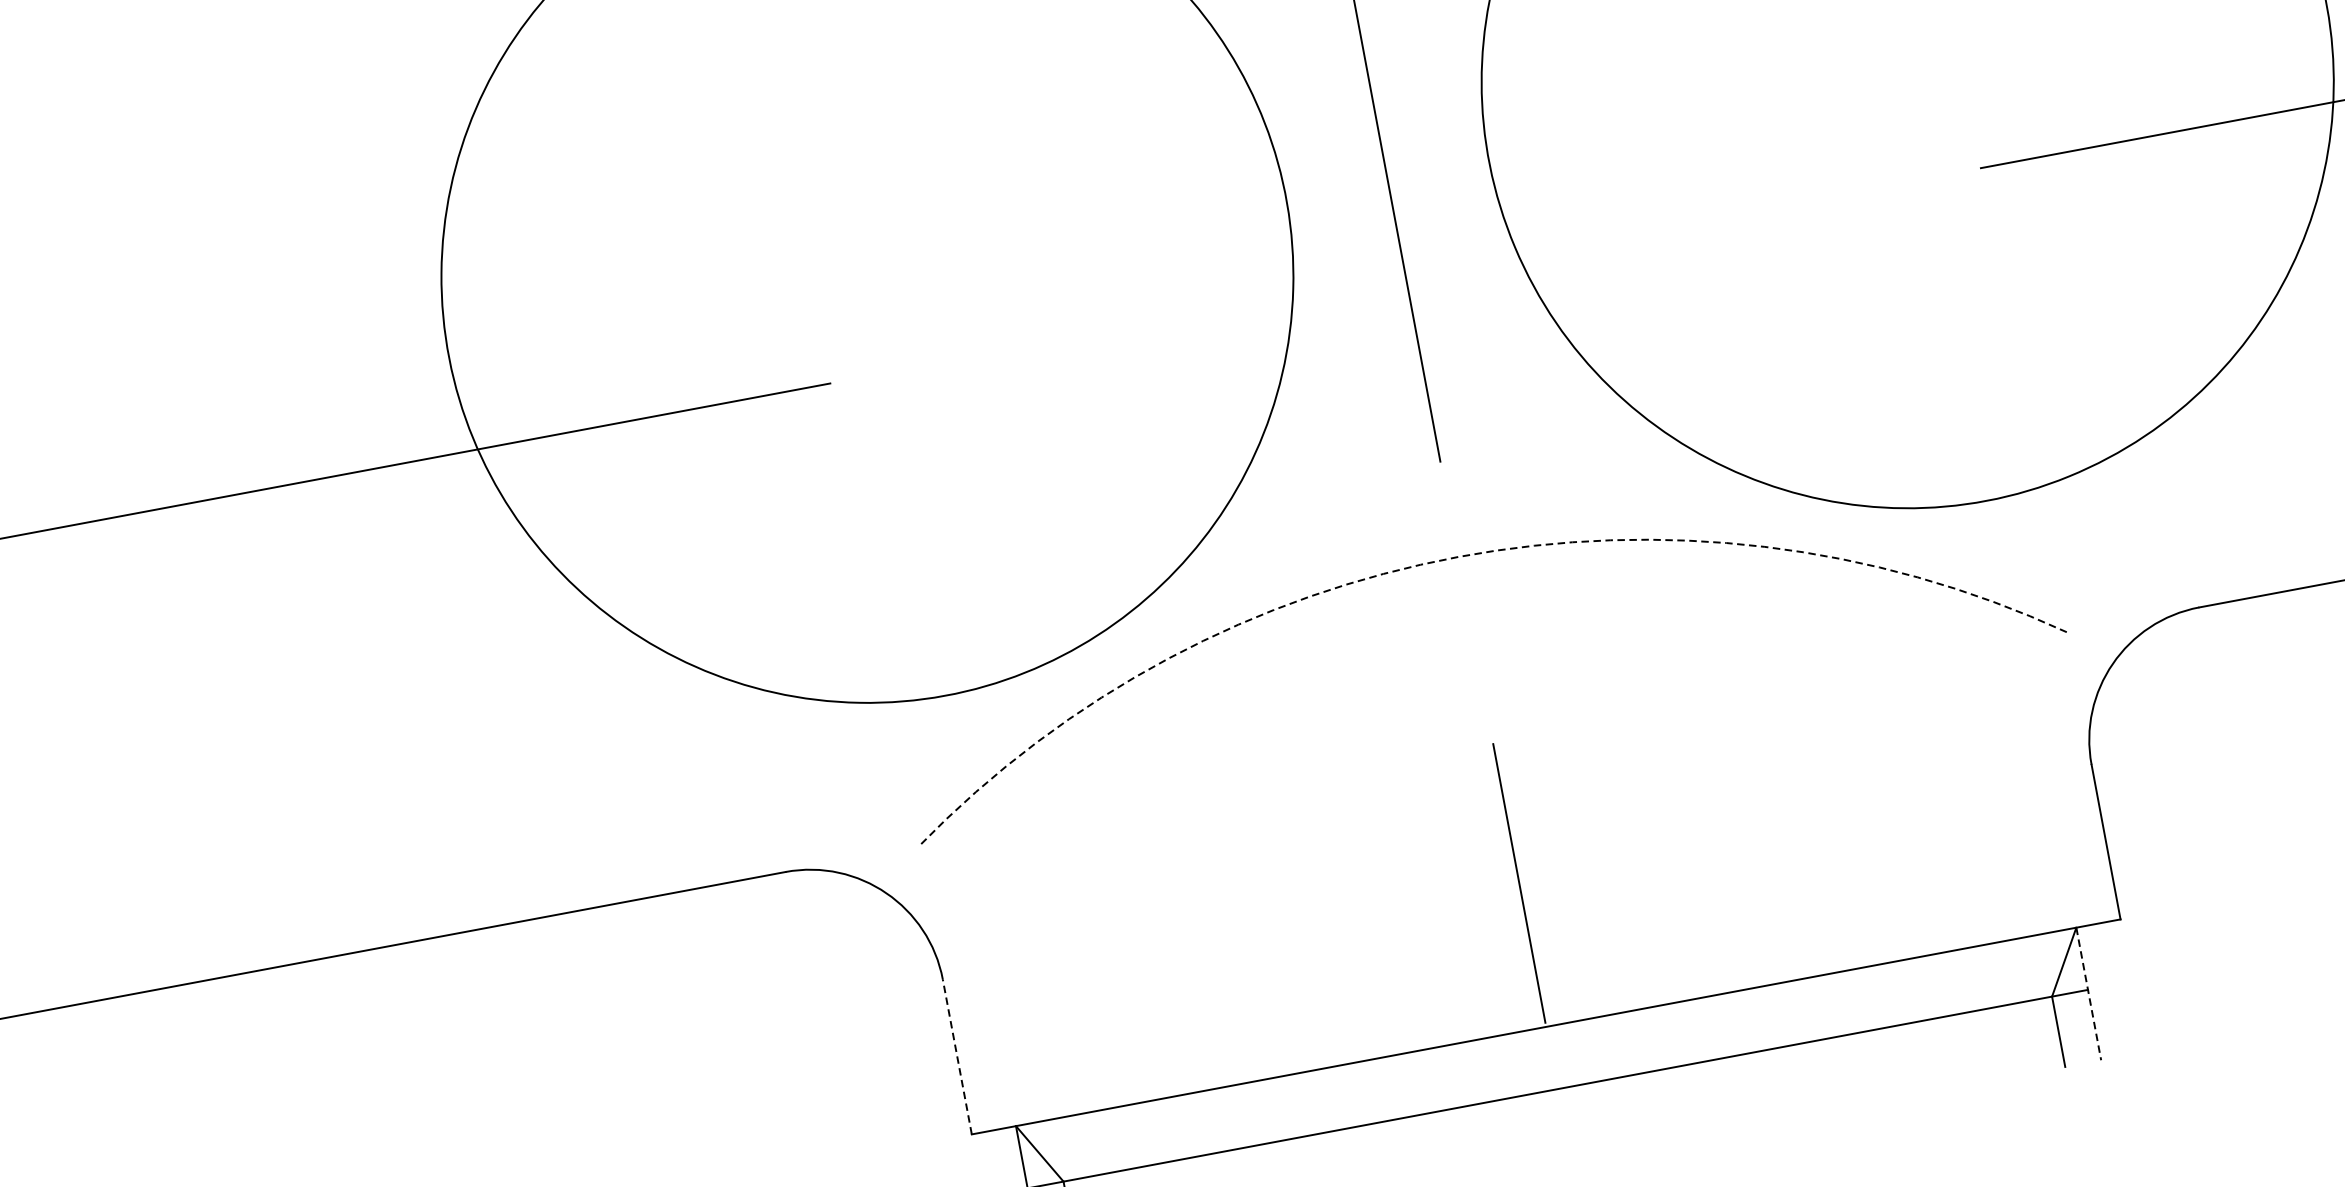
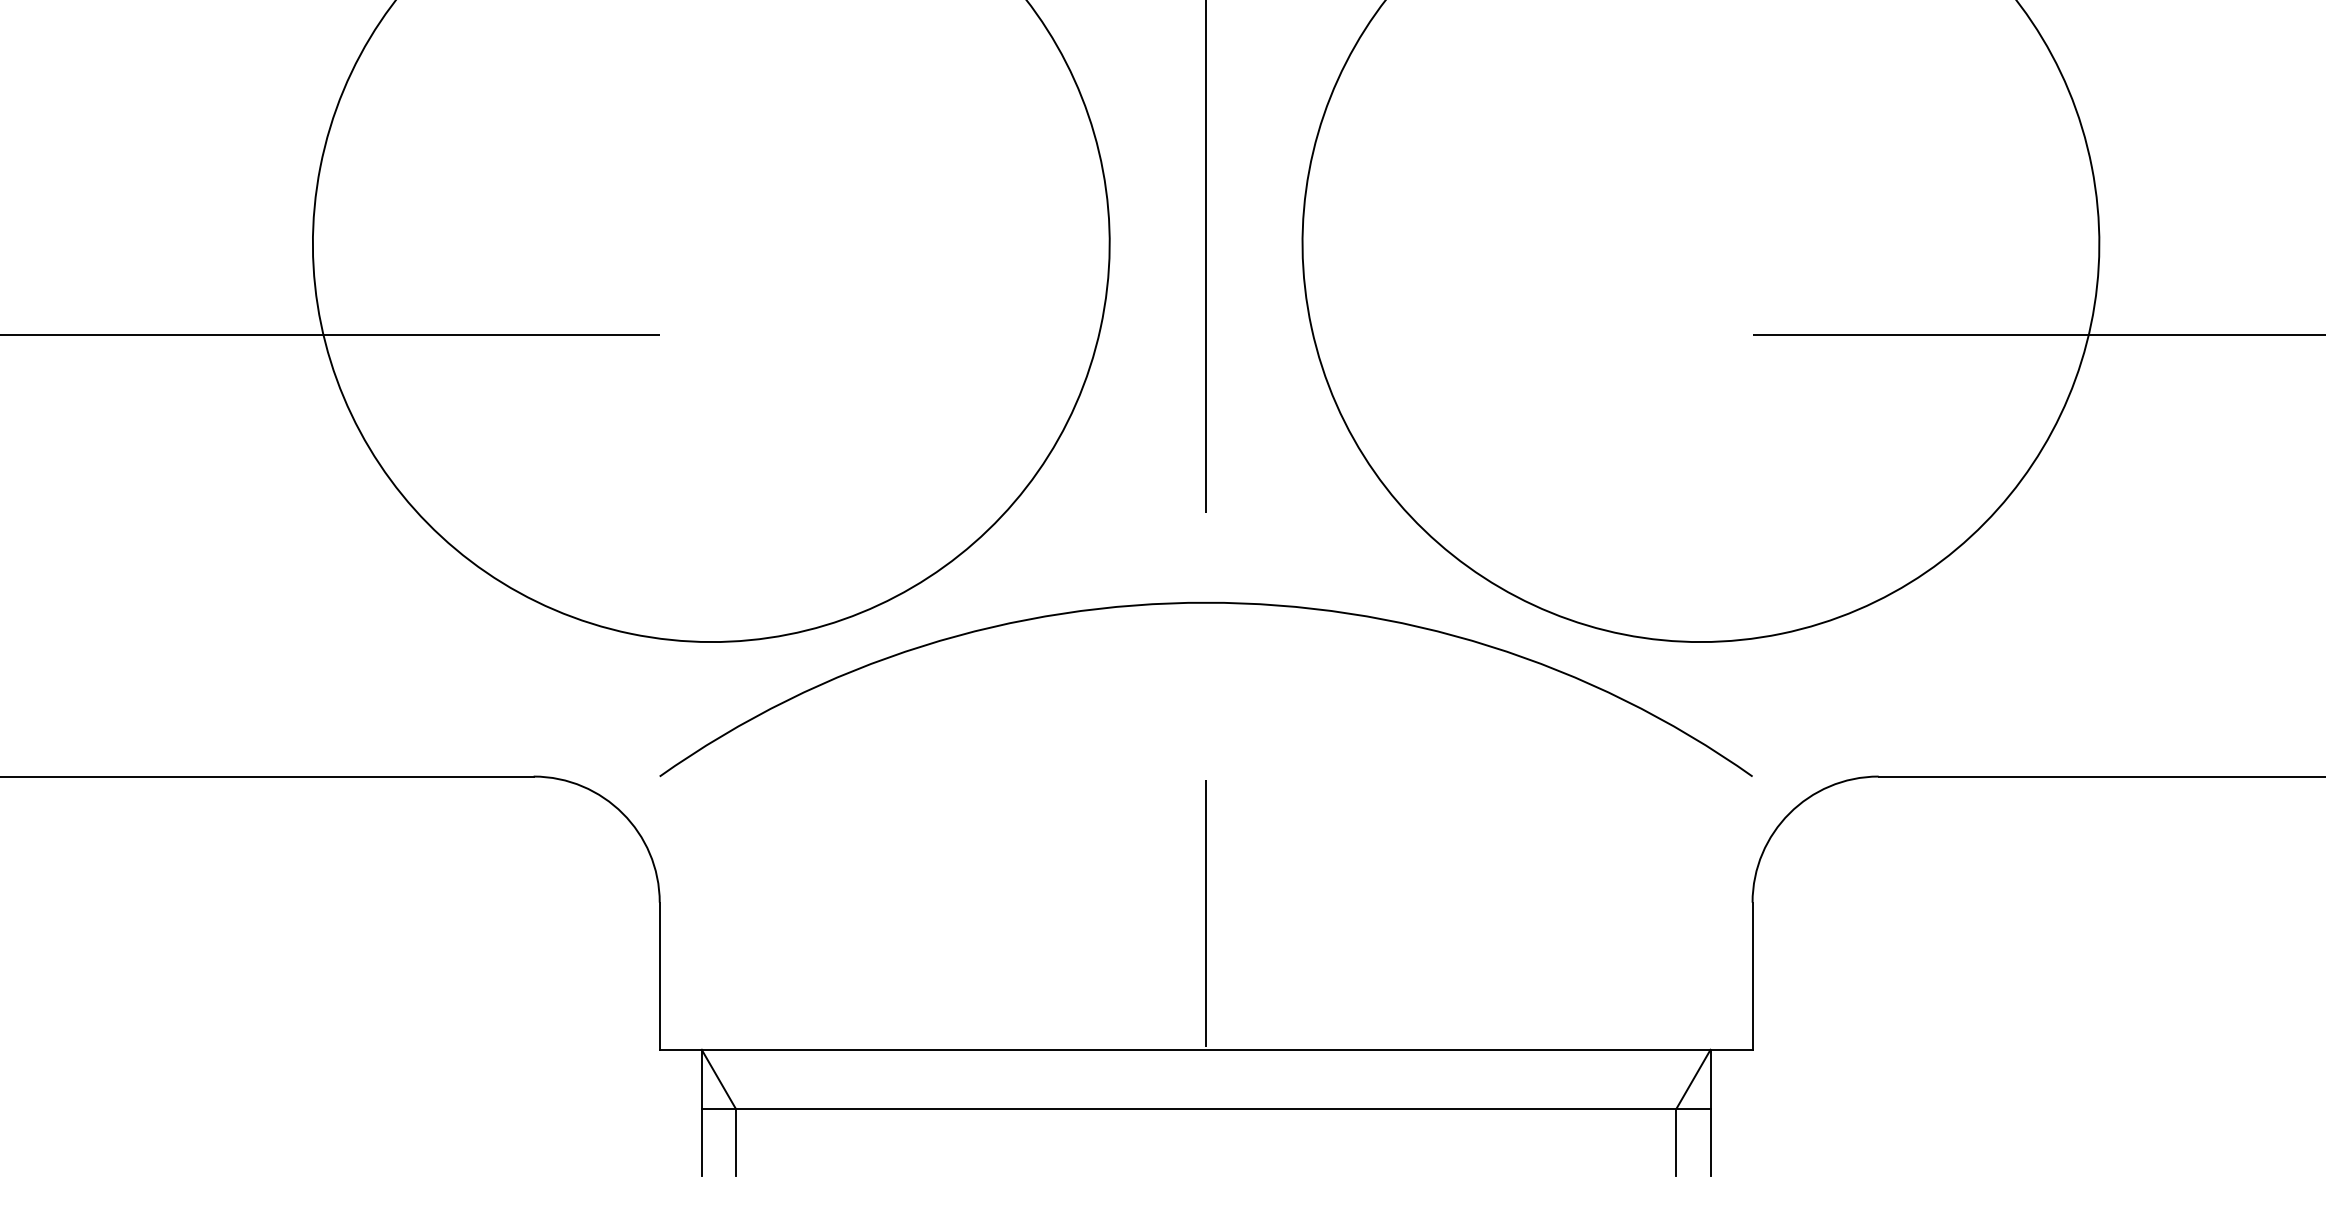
arc: (1458, 556) -> (1206, 602), dashed -> solid
line: (2088, 994) -> (1710, 1113), dashed -> solid
line: (957, 1057) -> (659, 976), dashed -> solid

